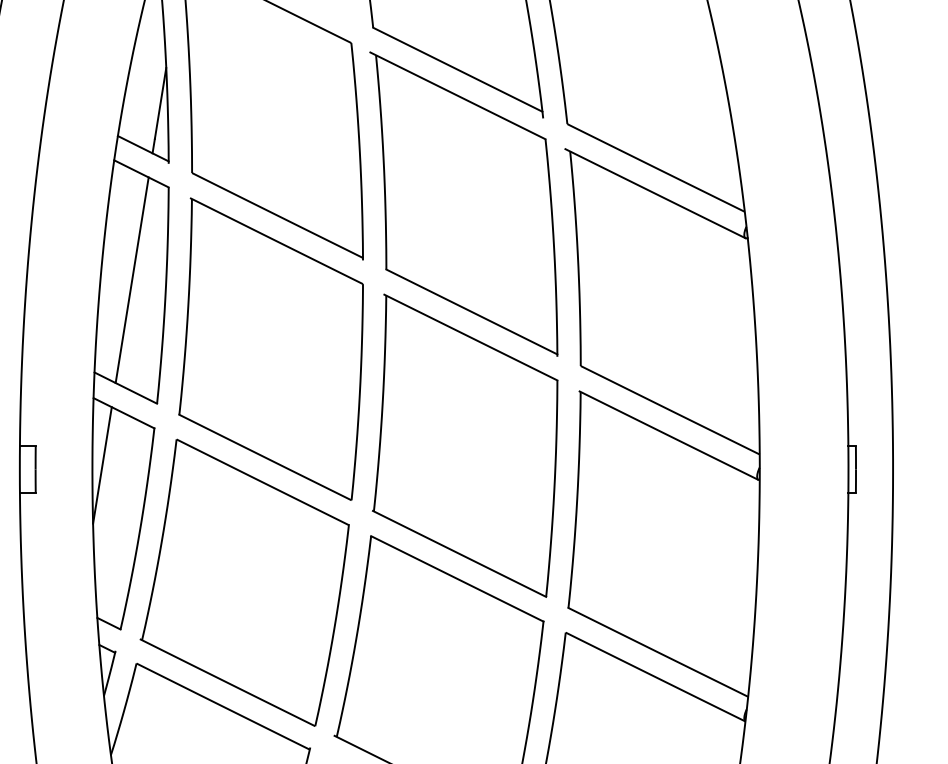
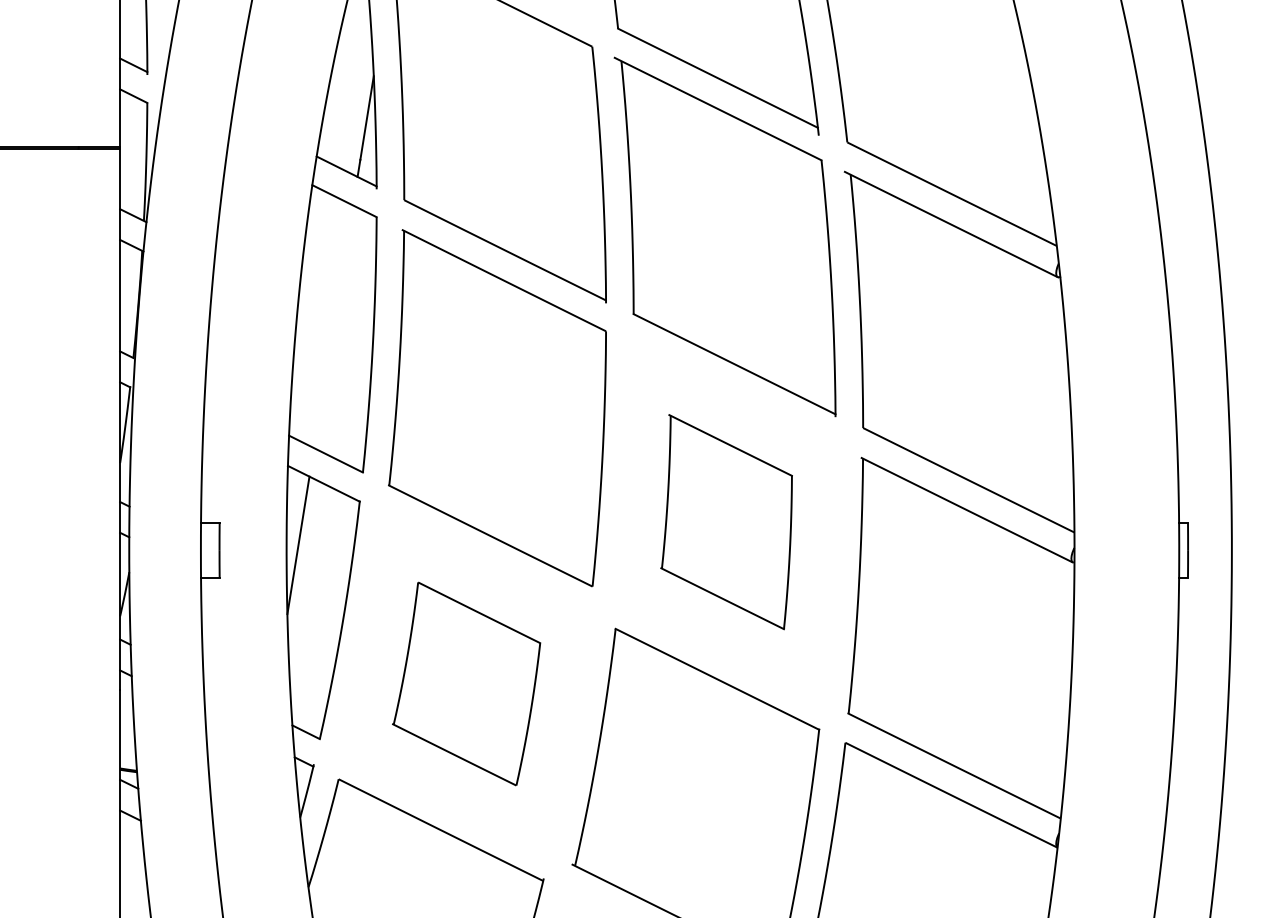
line: (132, 280) -> (333, 326), removed
part: (465, 445) -> (726, 521), size x0.6
part: (244, 582) -> (466, 683), size x0.6

